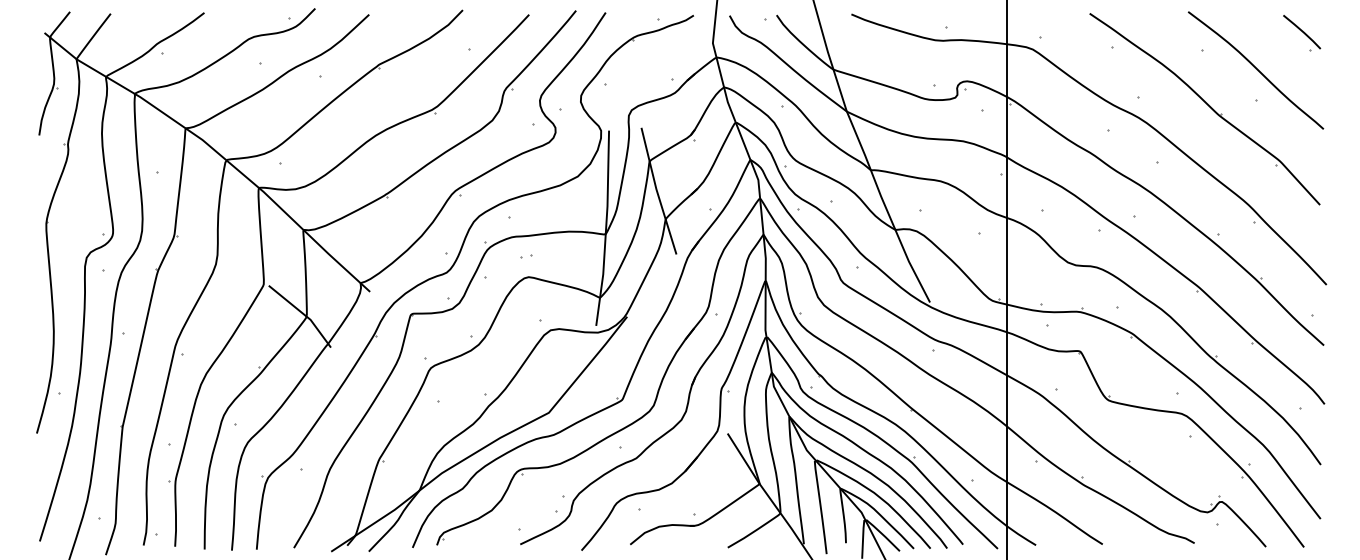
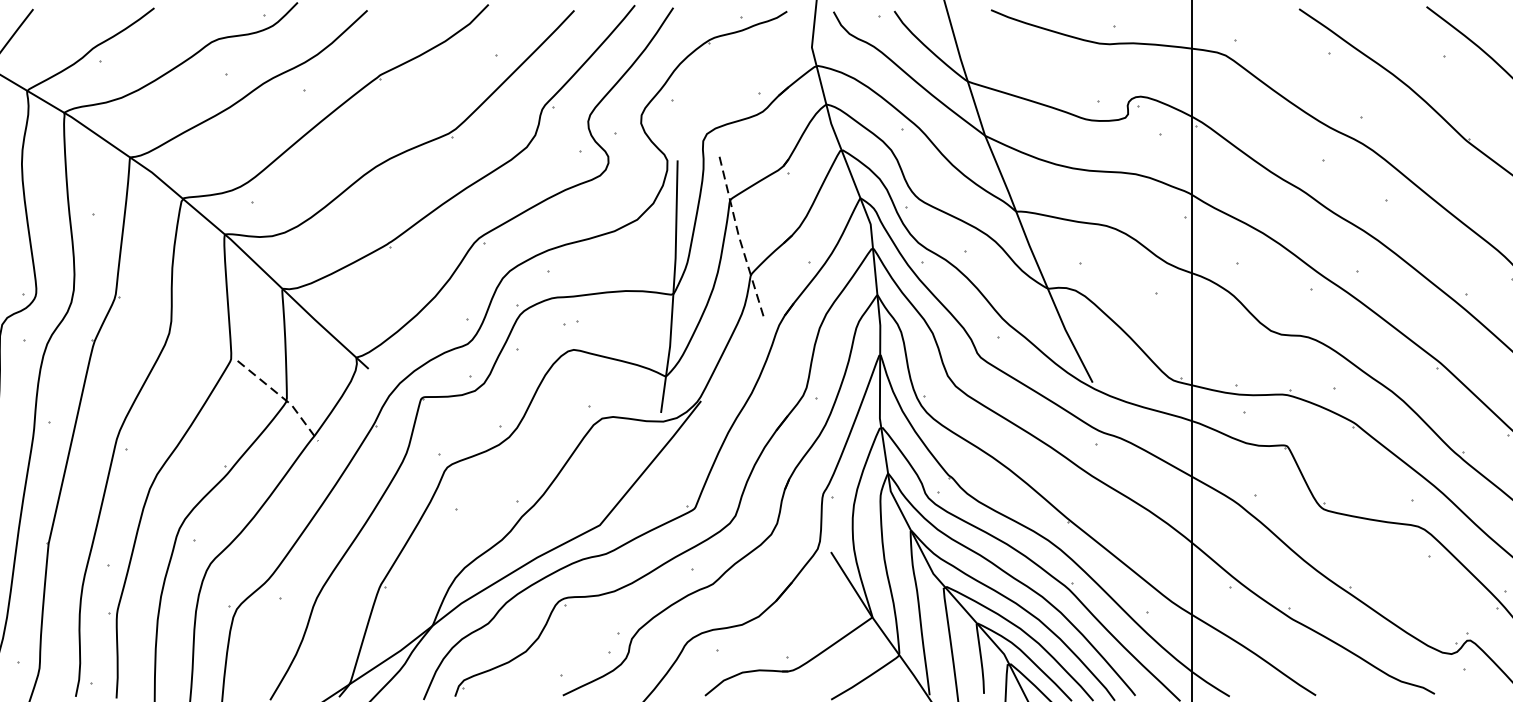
line: (656, 191) -> (738, 239), solid -> dashed
line: (303, 314) -> (282, 398), solid -> dashed

